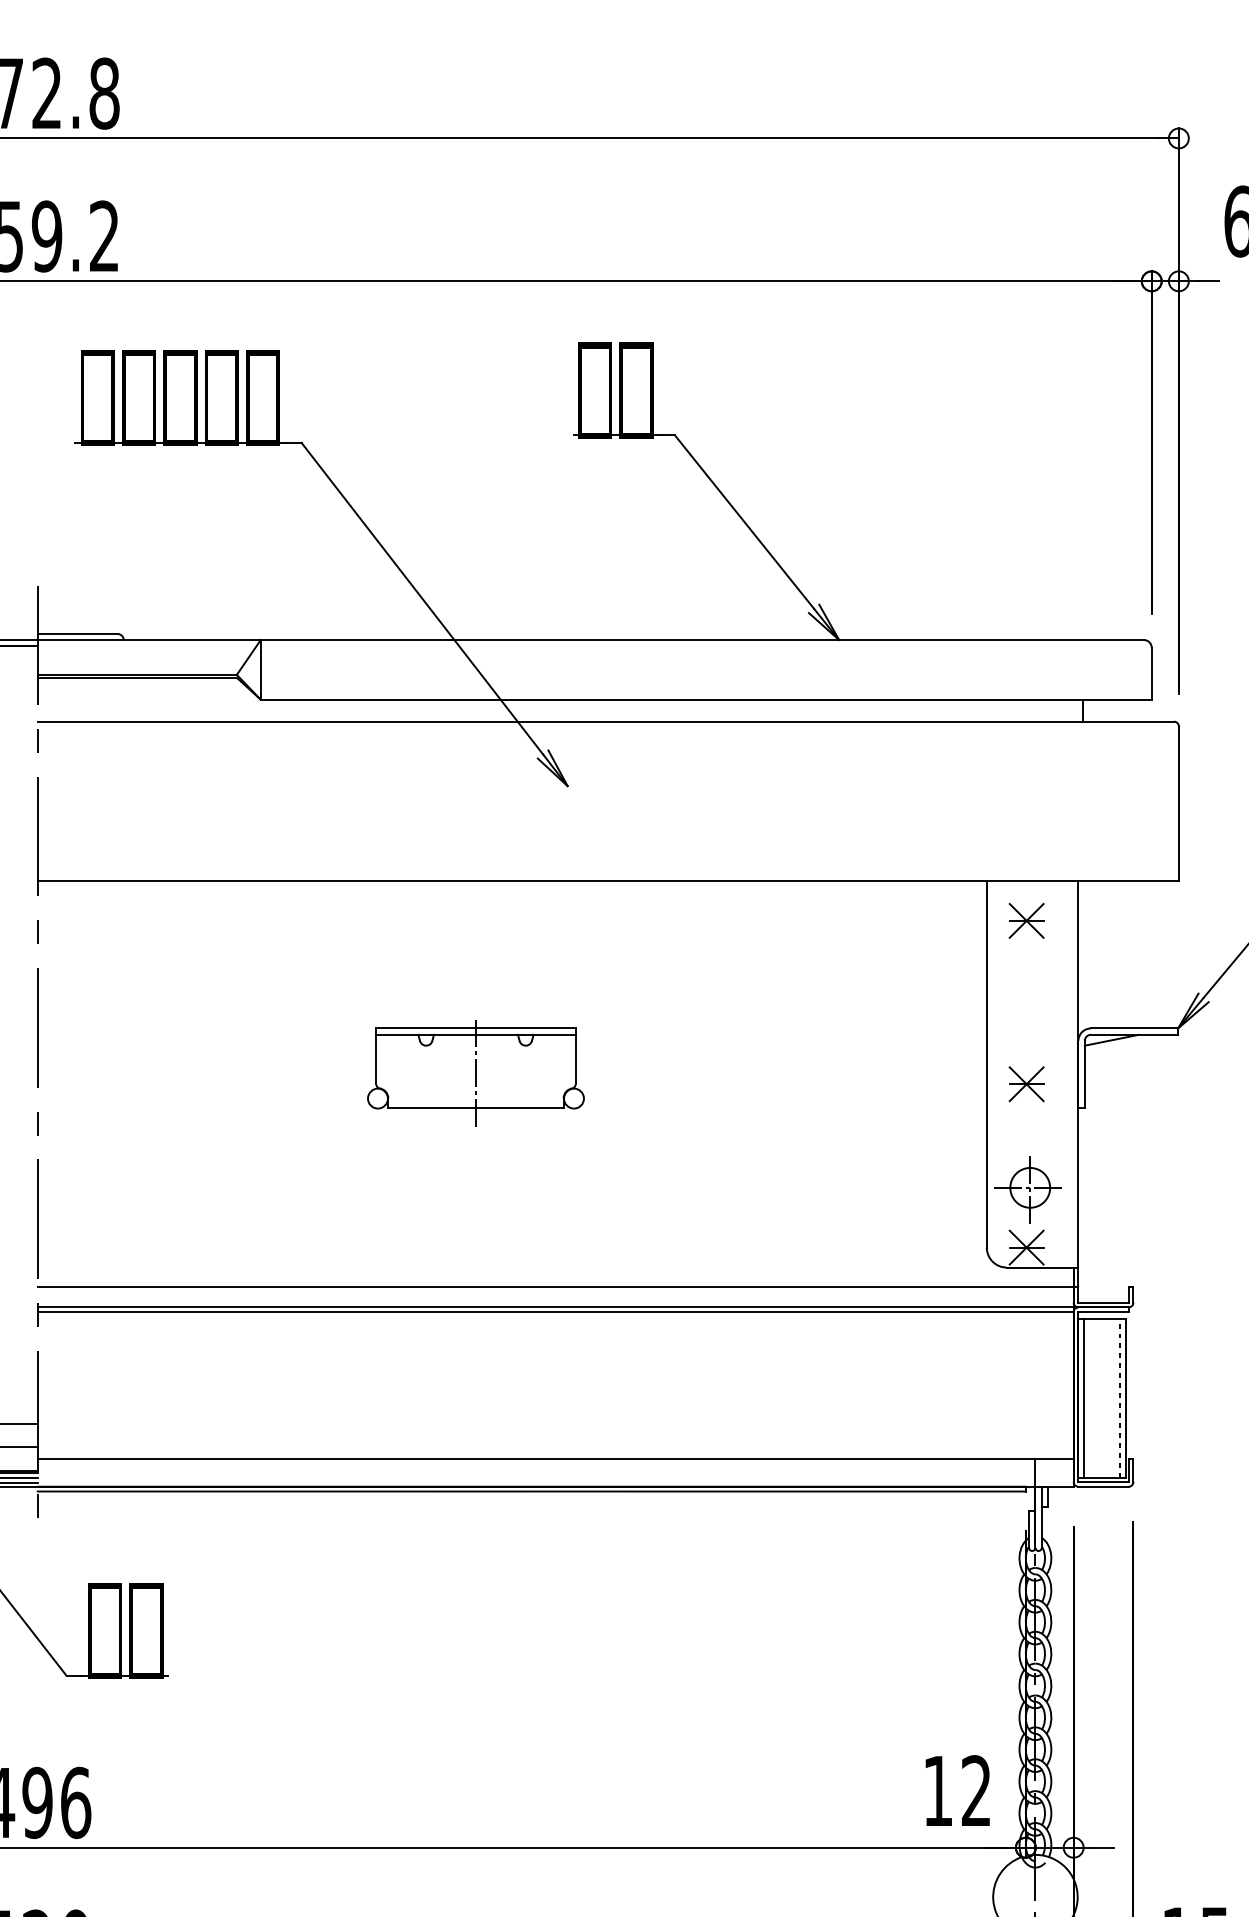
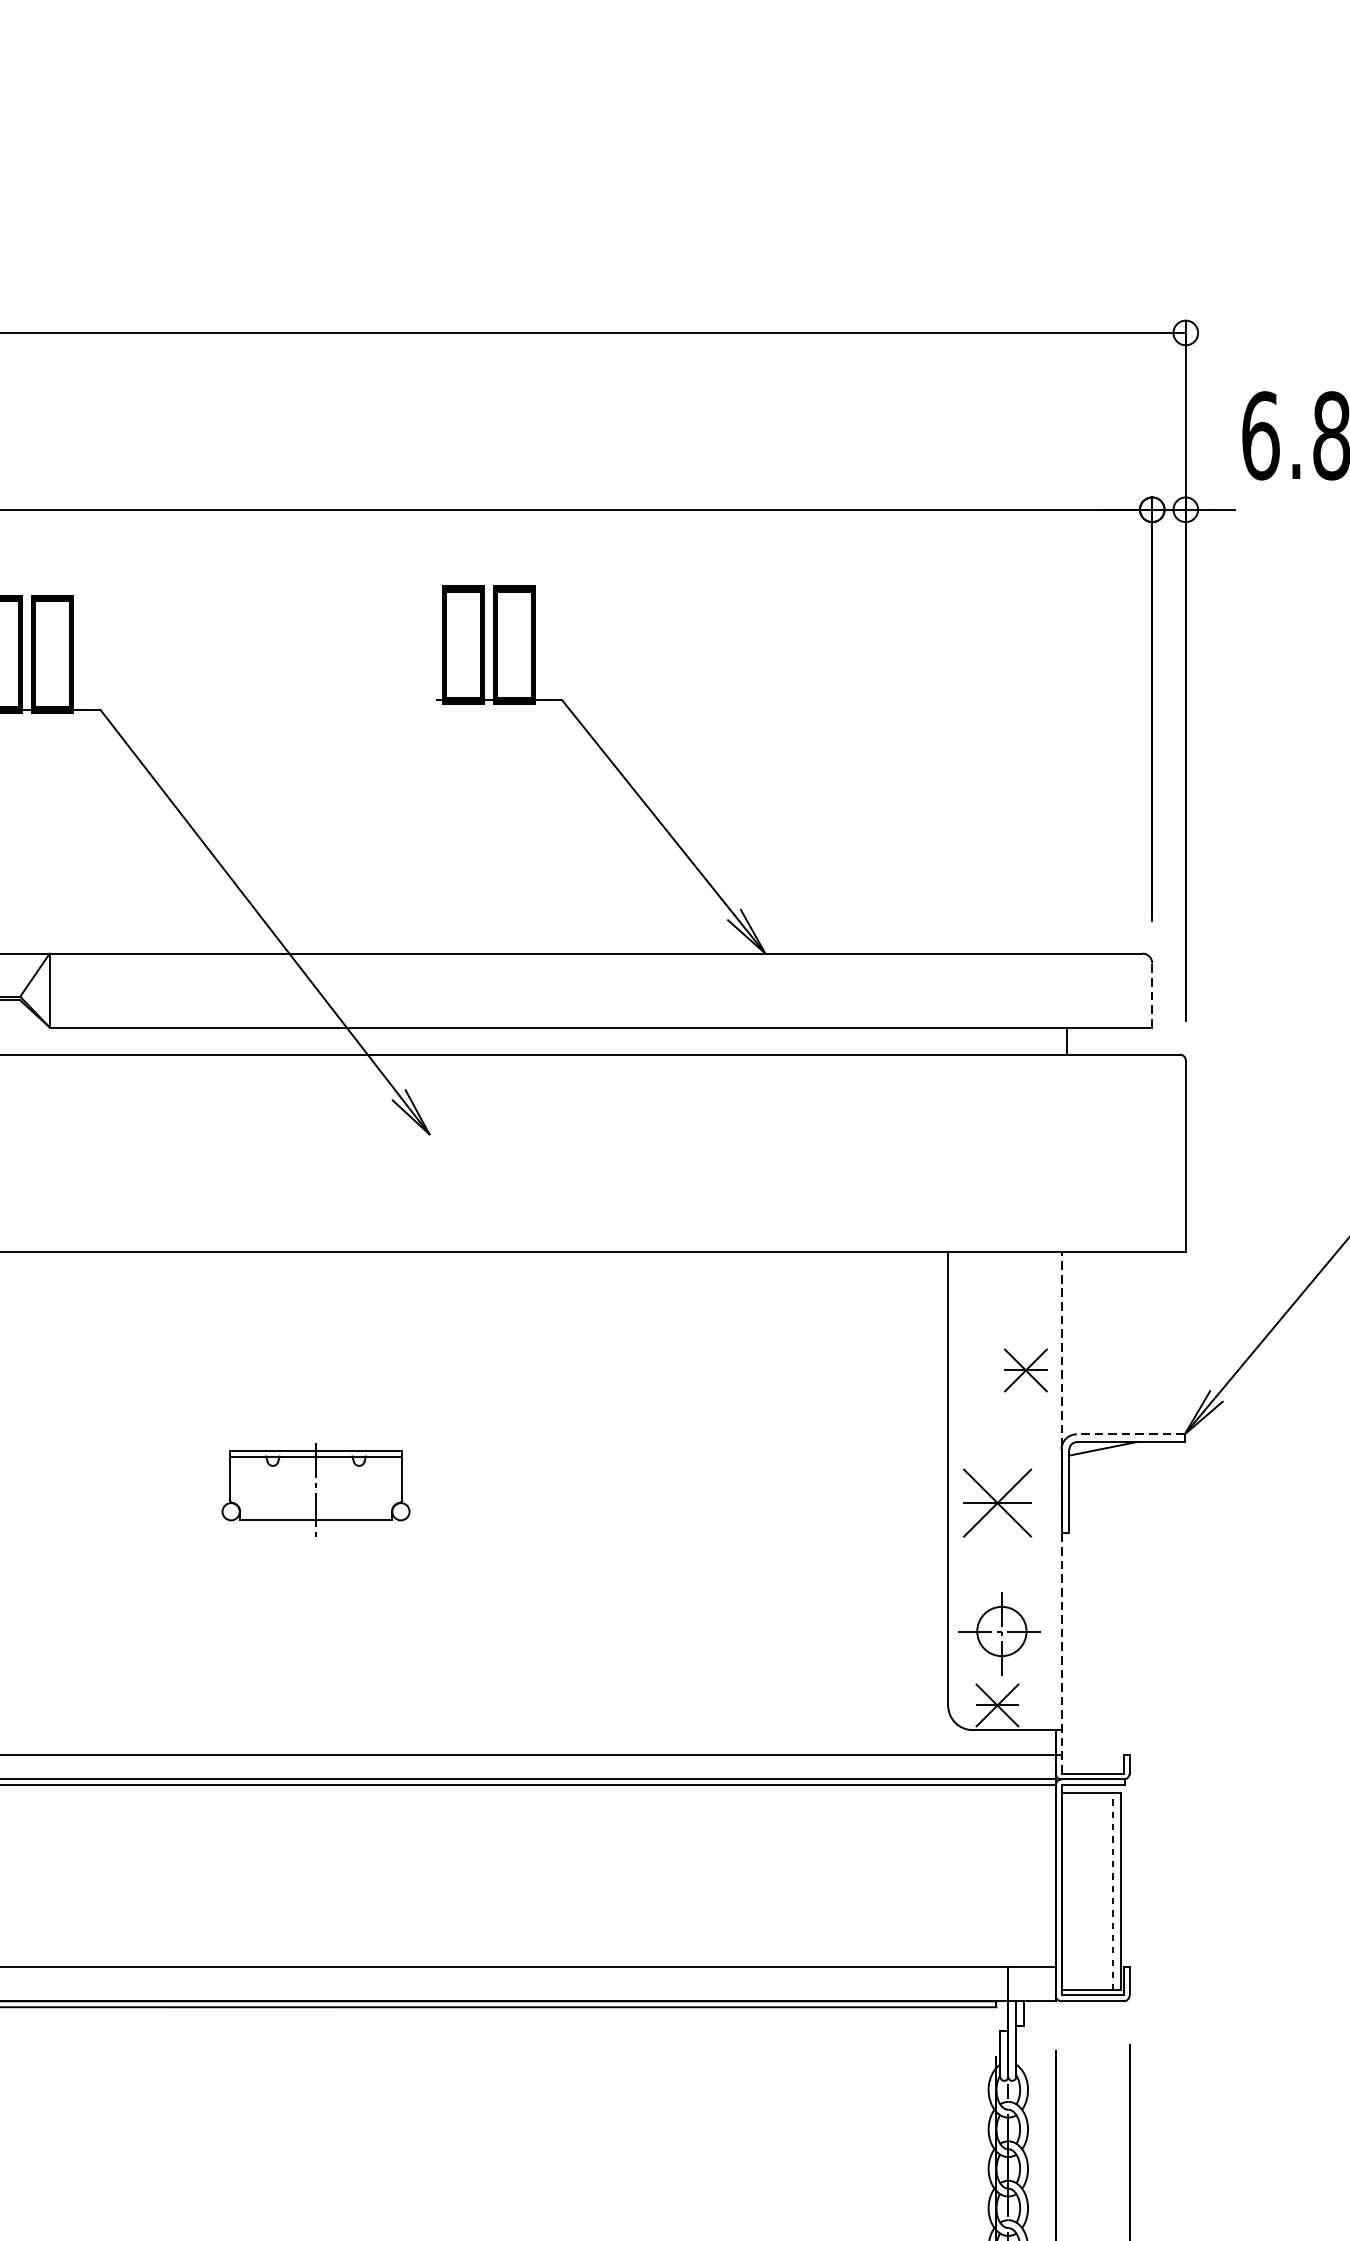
line: (1151, 673) -> (1151, 995), solid -> dashed
part: (1026, 920) -> (1025, 1369), moved
line: (1134, 1028) -> (1130, 1434), solid -> dashed
part: (475, 1073) -> (315, 1489), size x0.7
part: (1026, 1084) -> (997, 1503), size x1.6
line: (1078, 1091) -> (1061, 1512), solid -> dashed
line: (1084, 1397) -> (1069, 1890), removed

